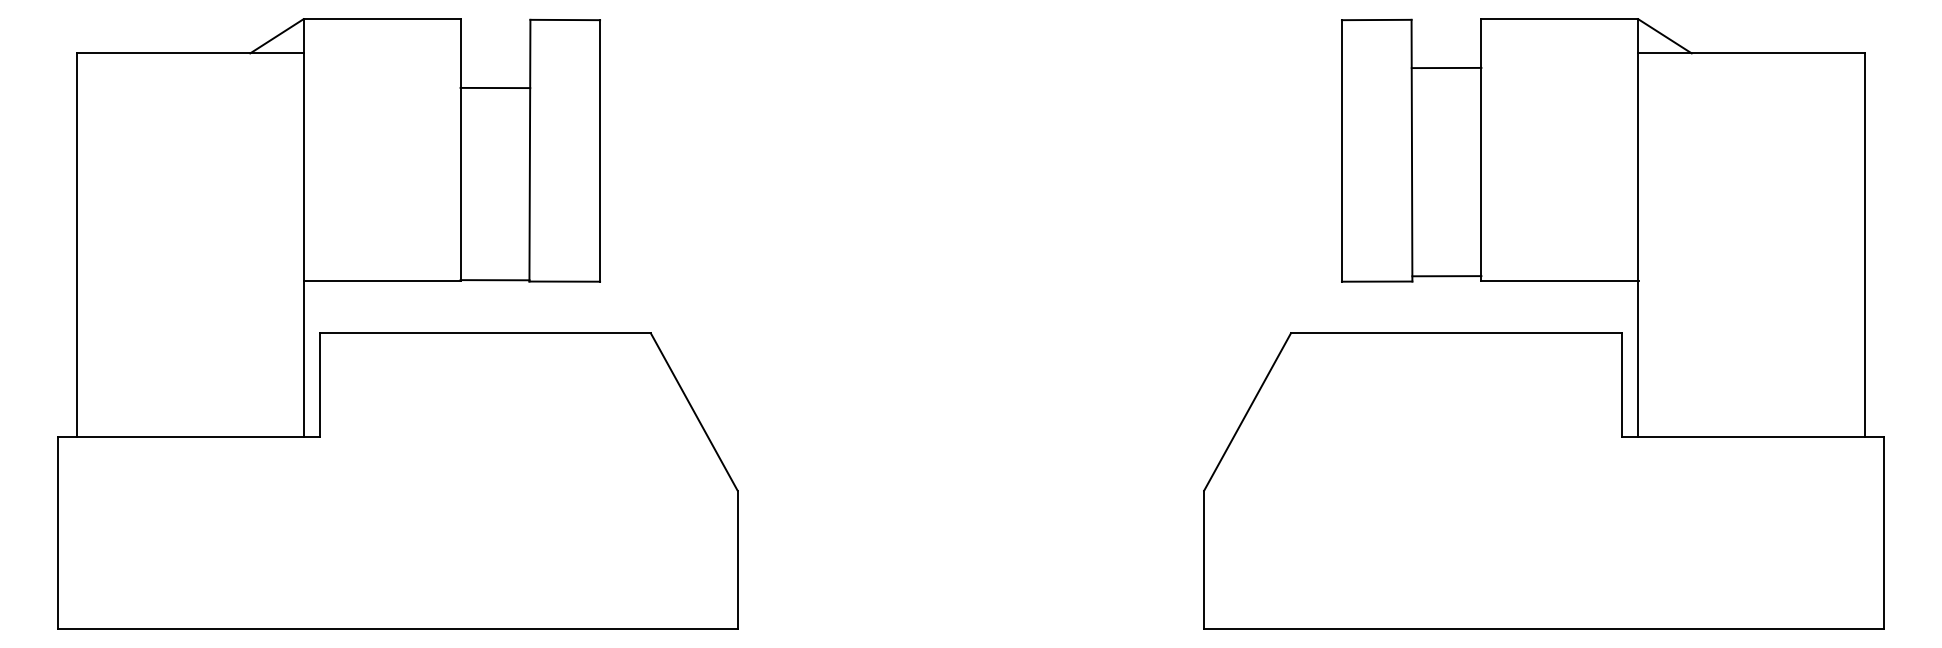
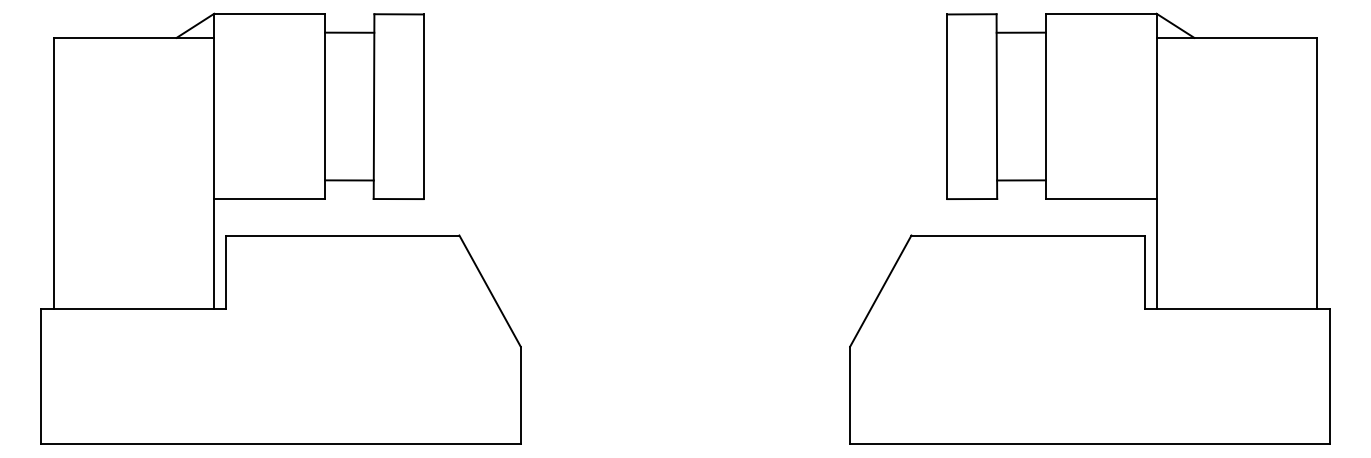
line: (1446, 67) -> (1021, 32), moved
line: (495, 87) -> (349, 32), moved
line: (1446, 276) -> (1021, 180), moved
line: (494, 280) -> (349, 180), moved

